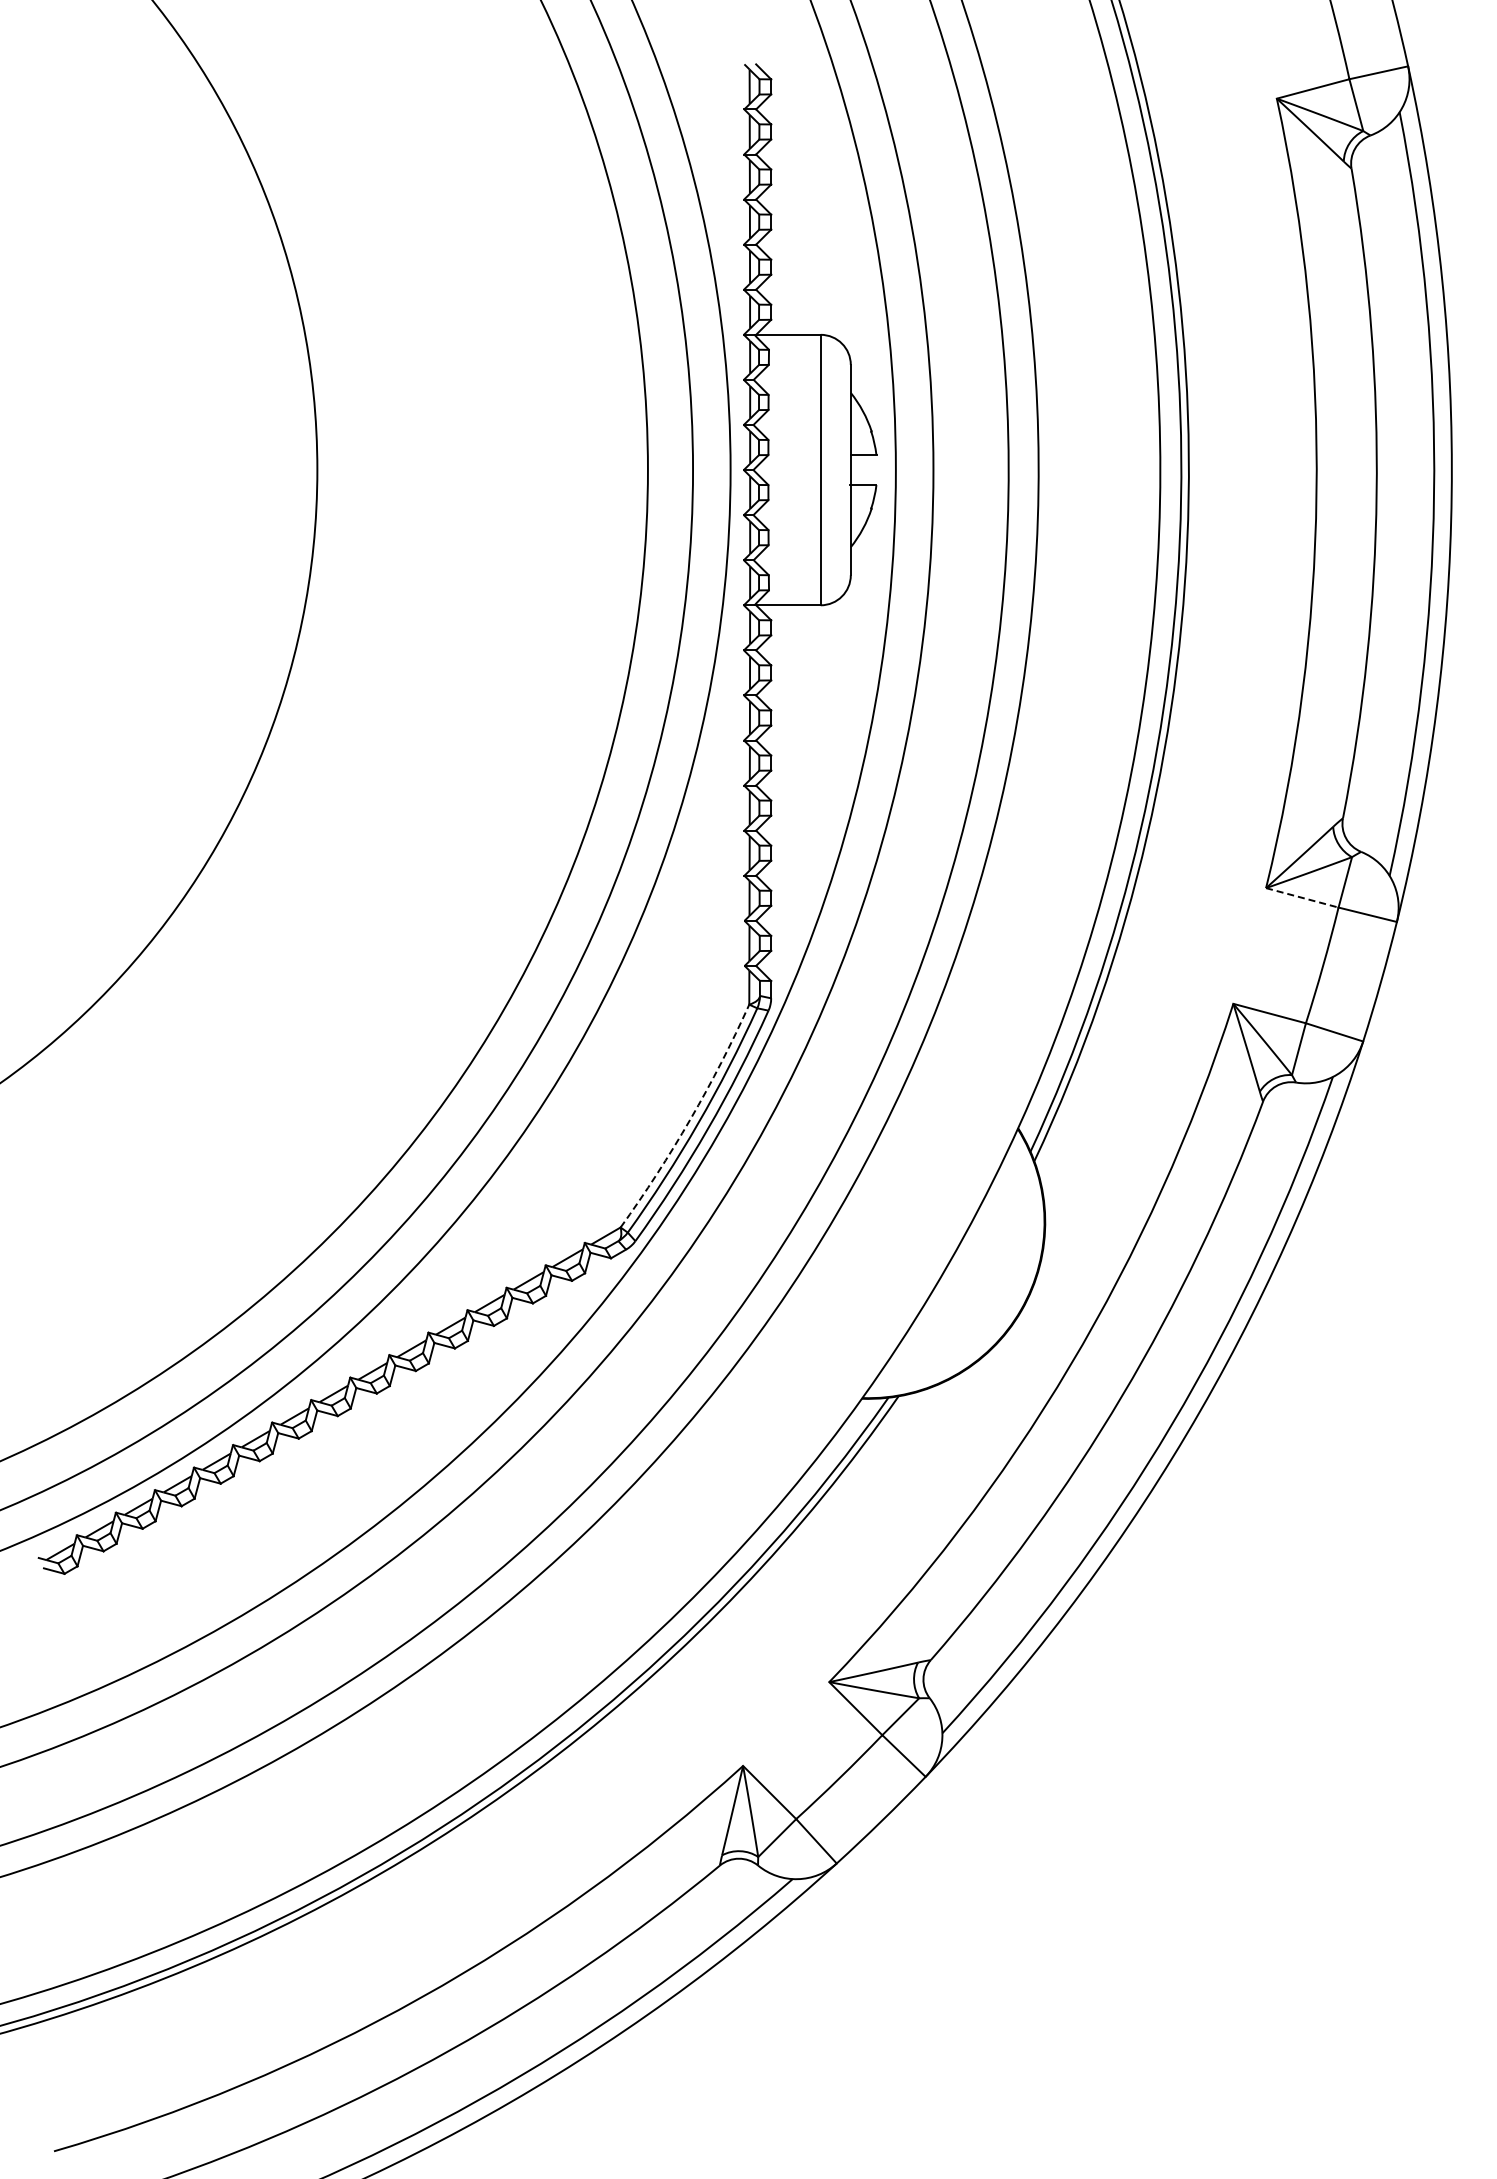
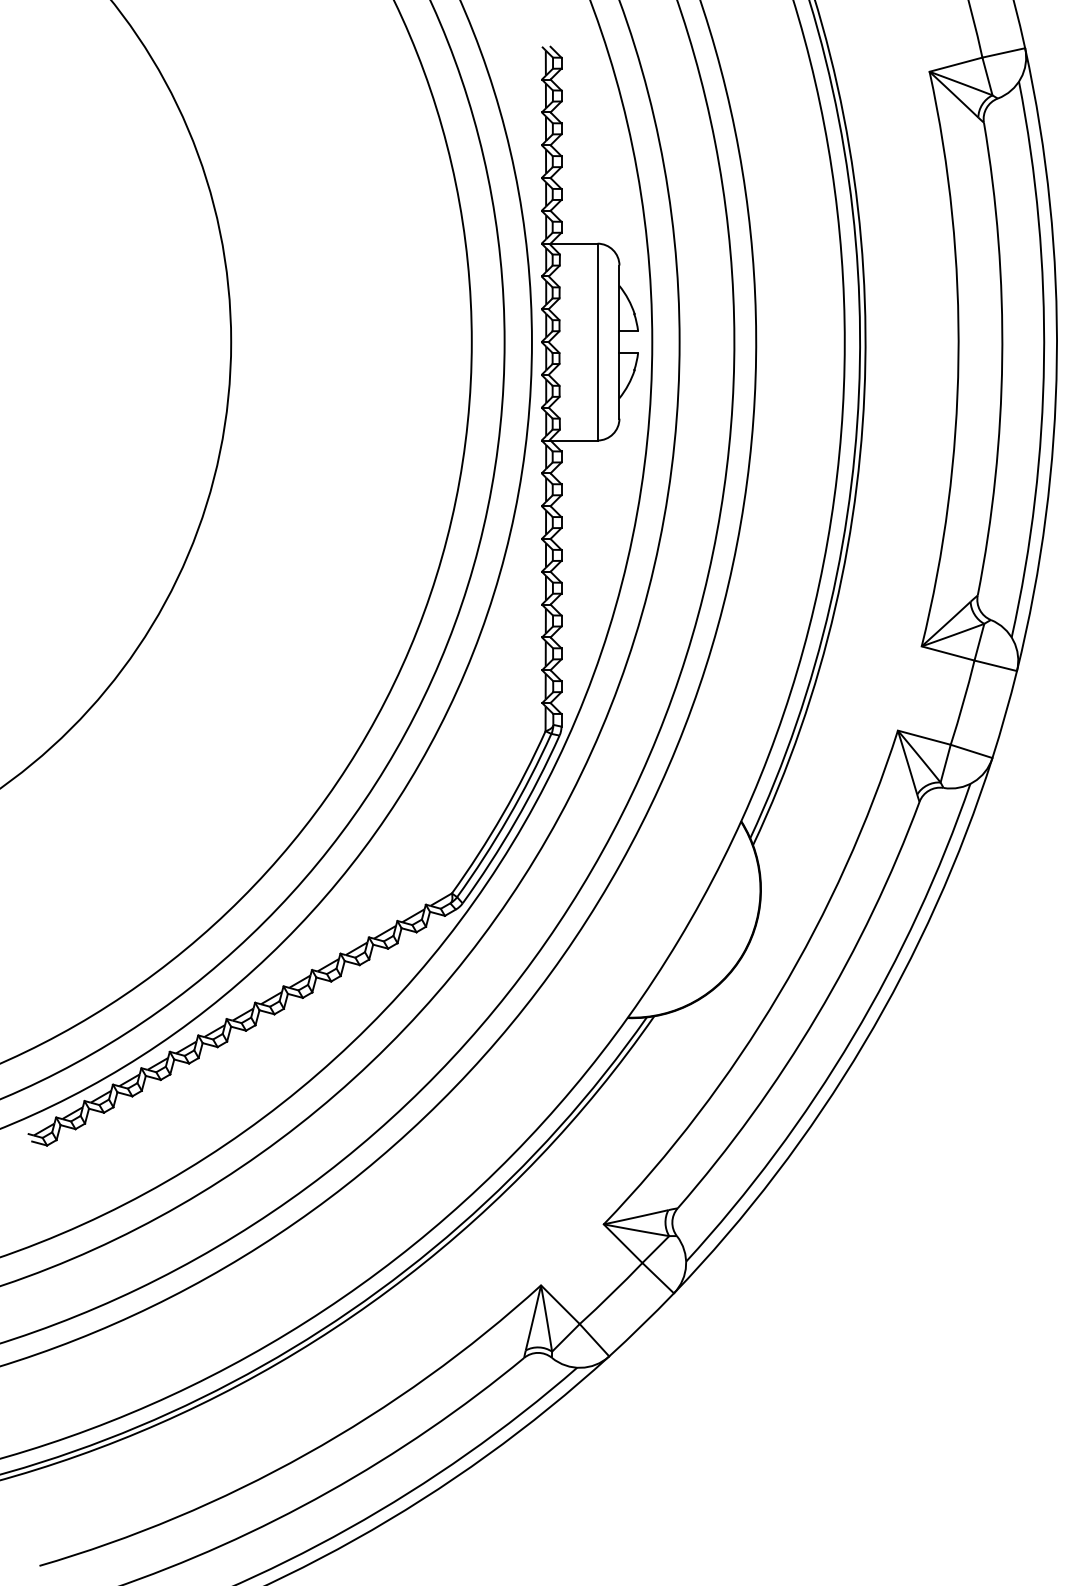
line: (1302, 897) -> (948, 653), dashed -> solid
arc: (690, 1119) -> (502, 814), dashed -> solid

